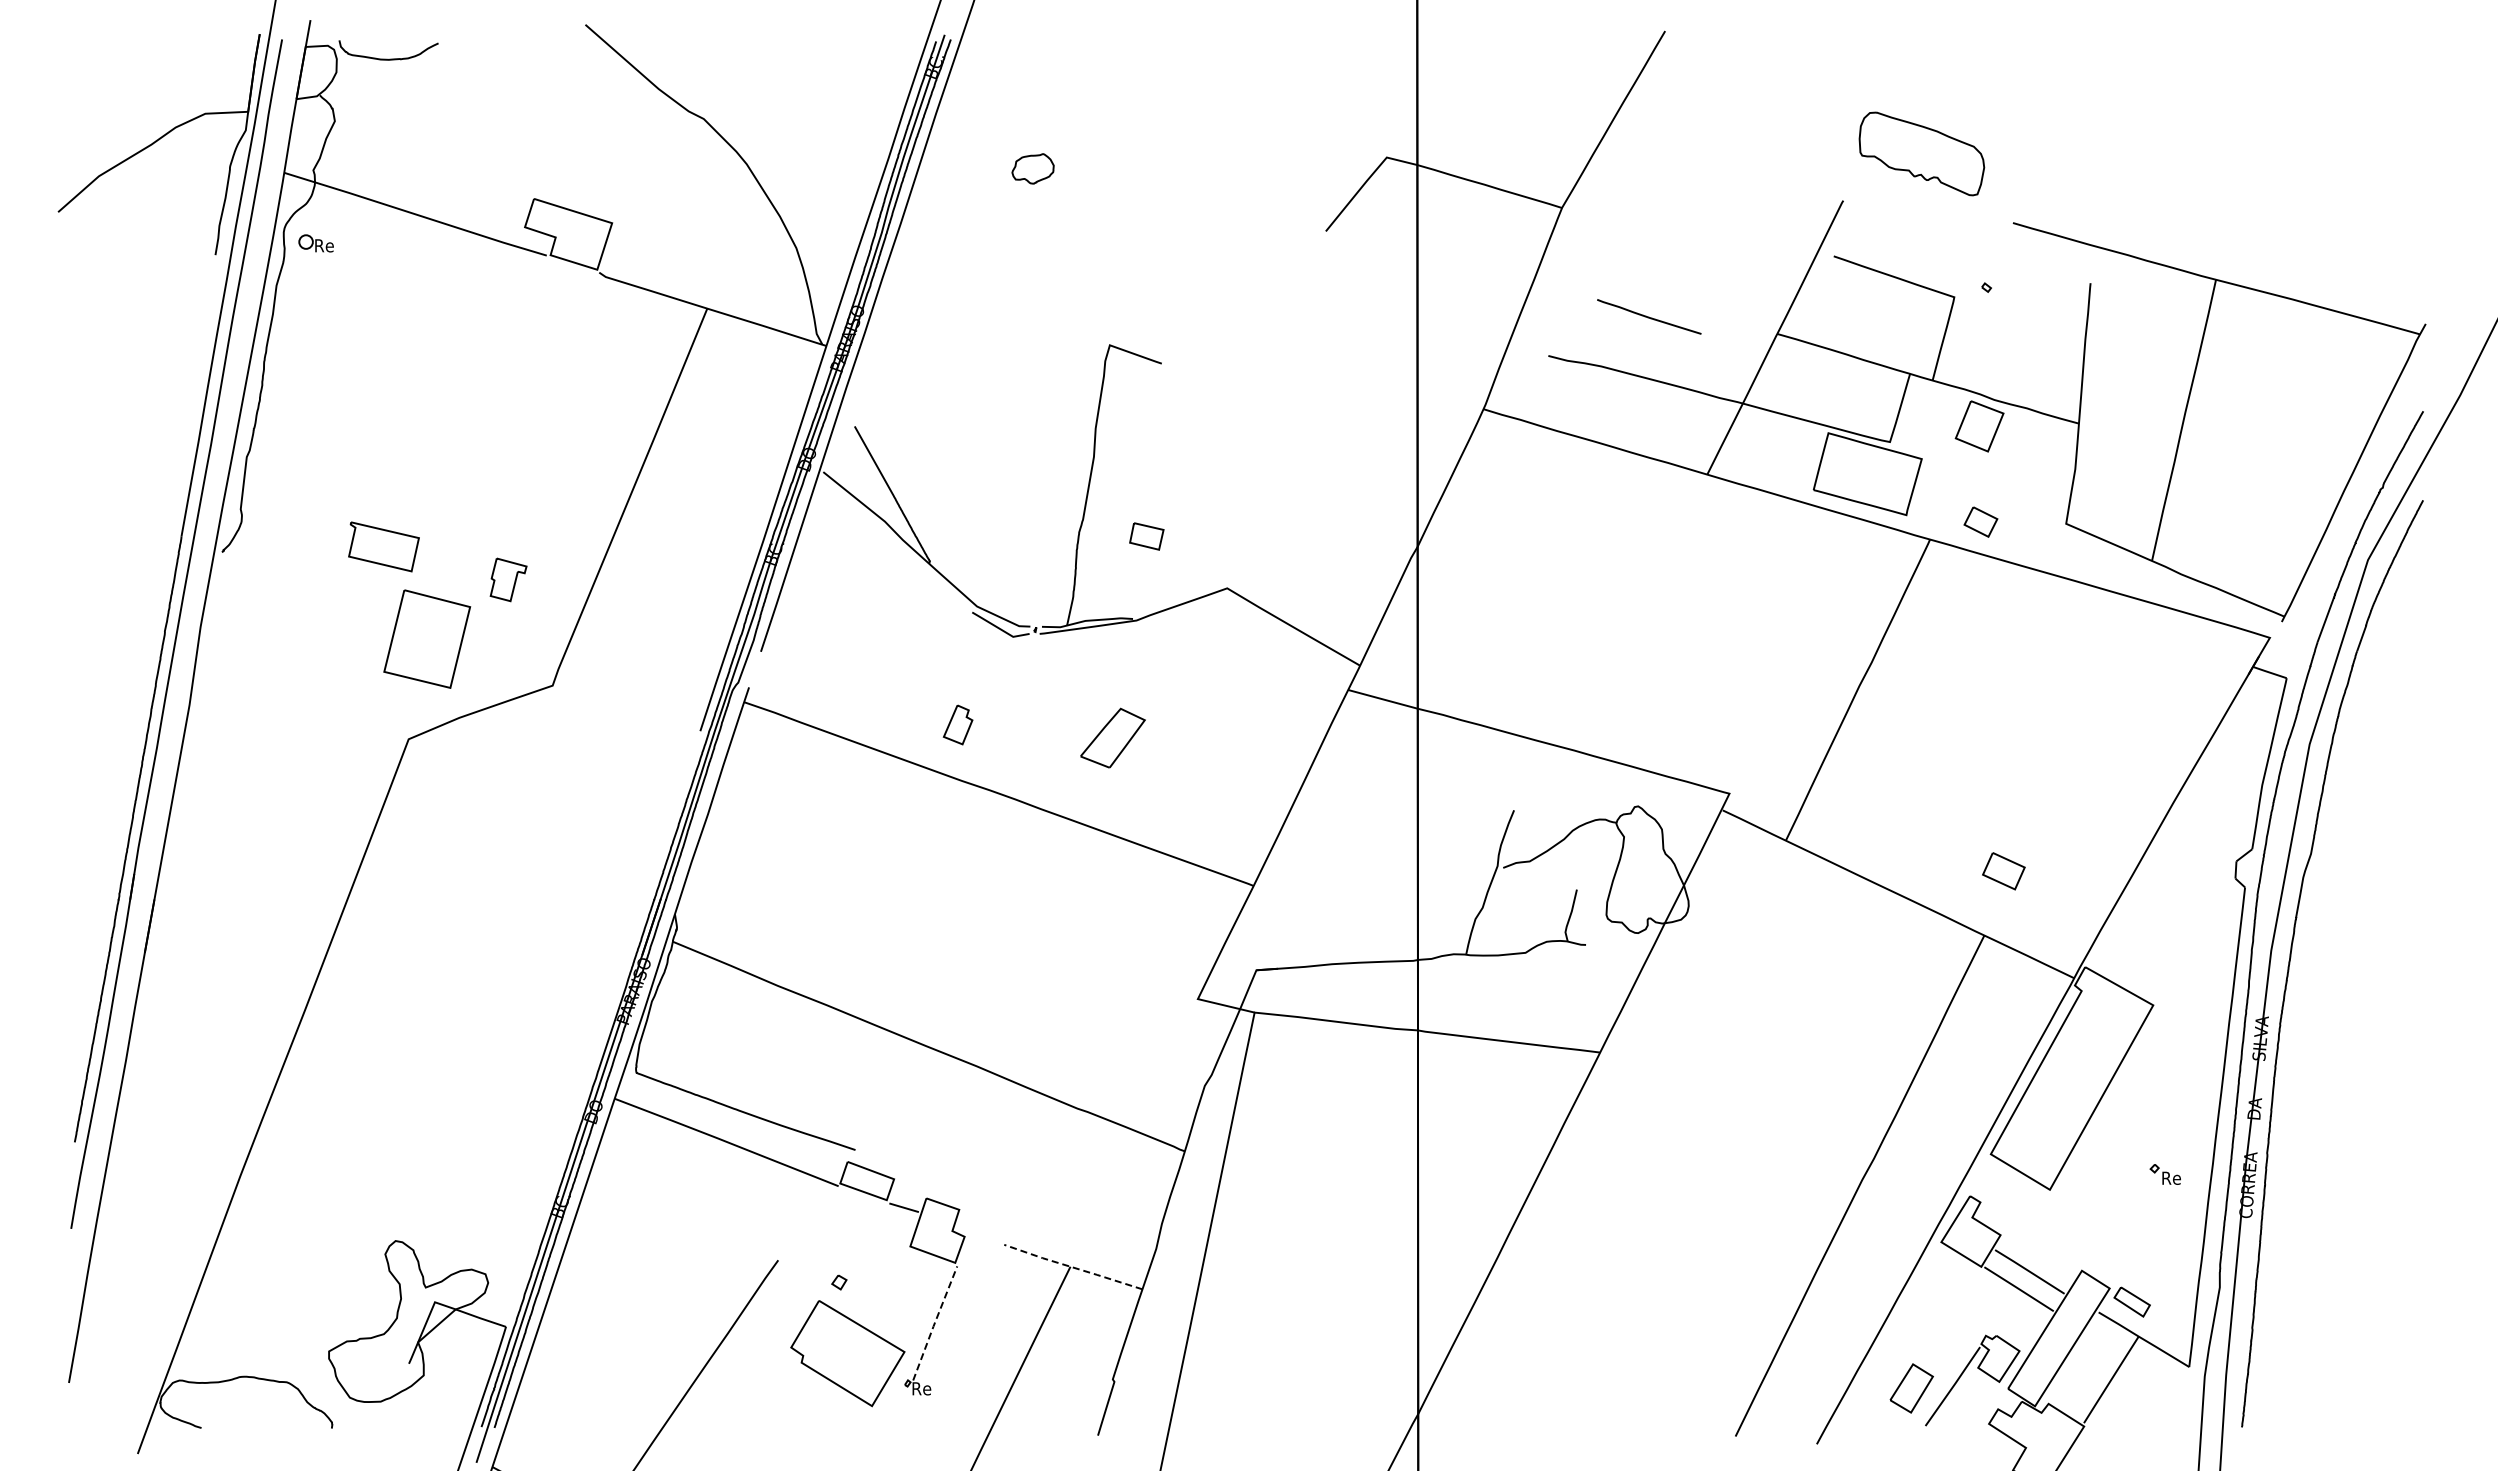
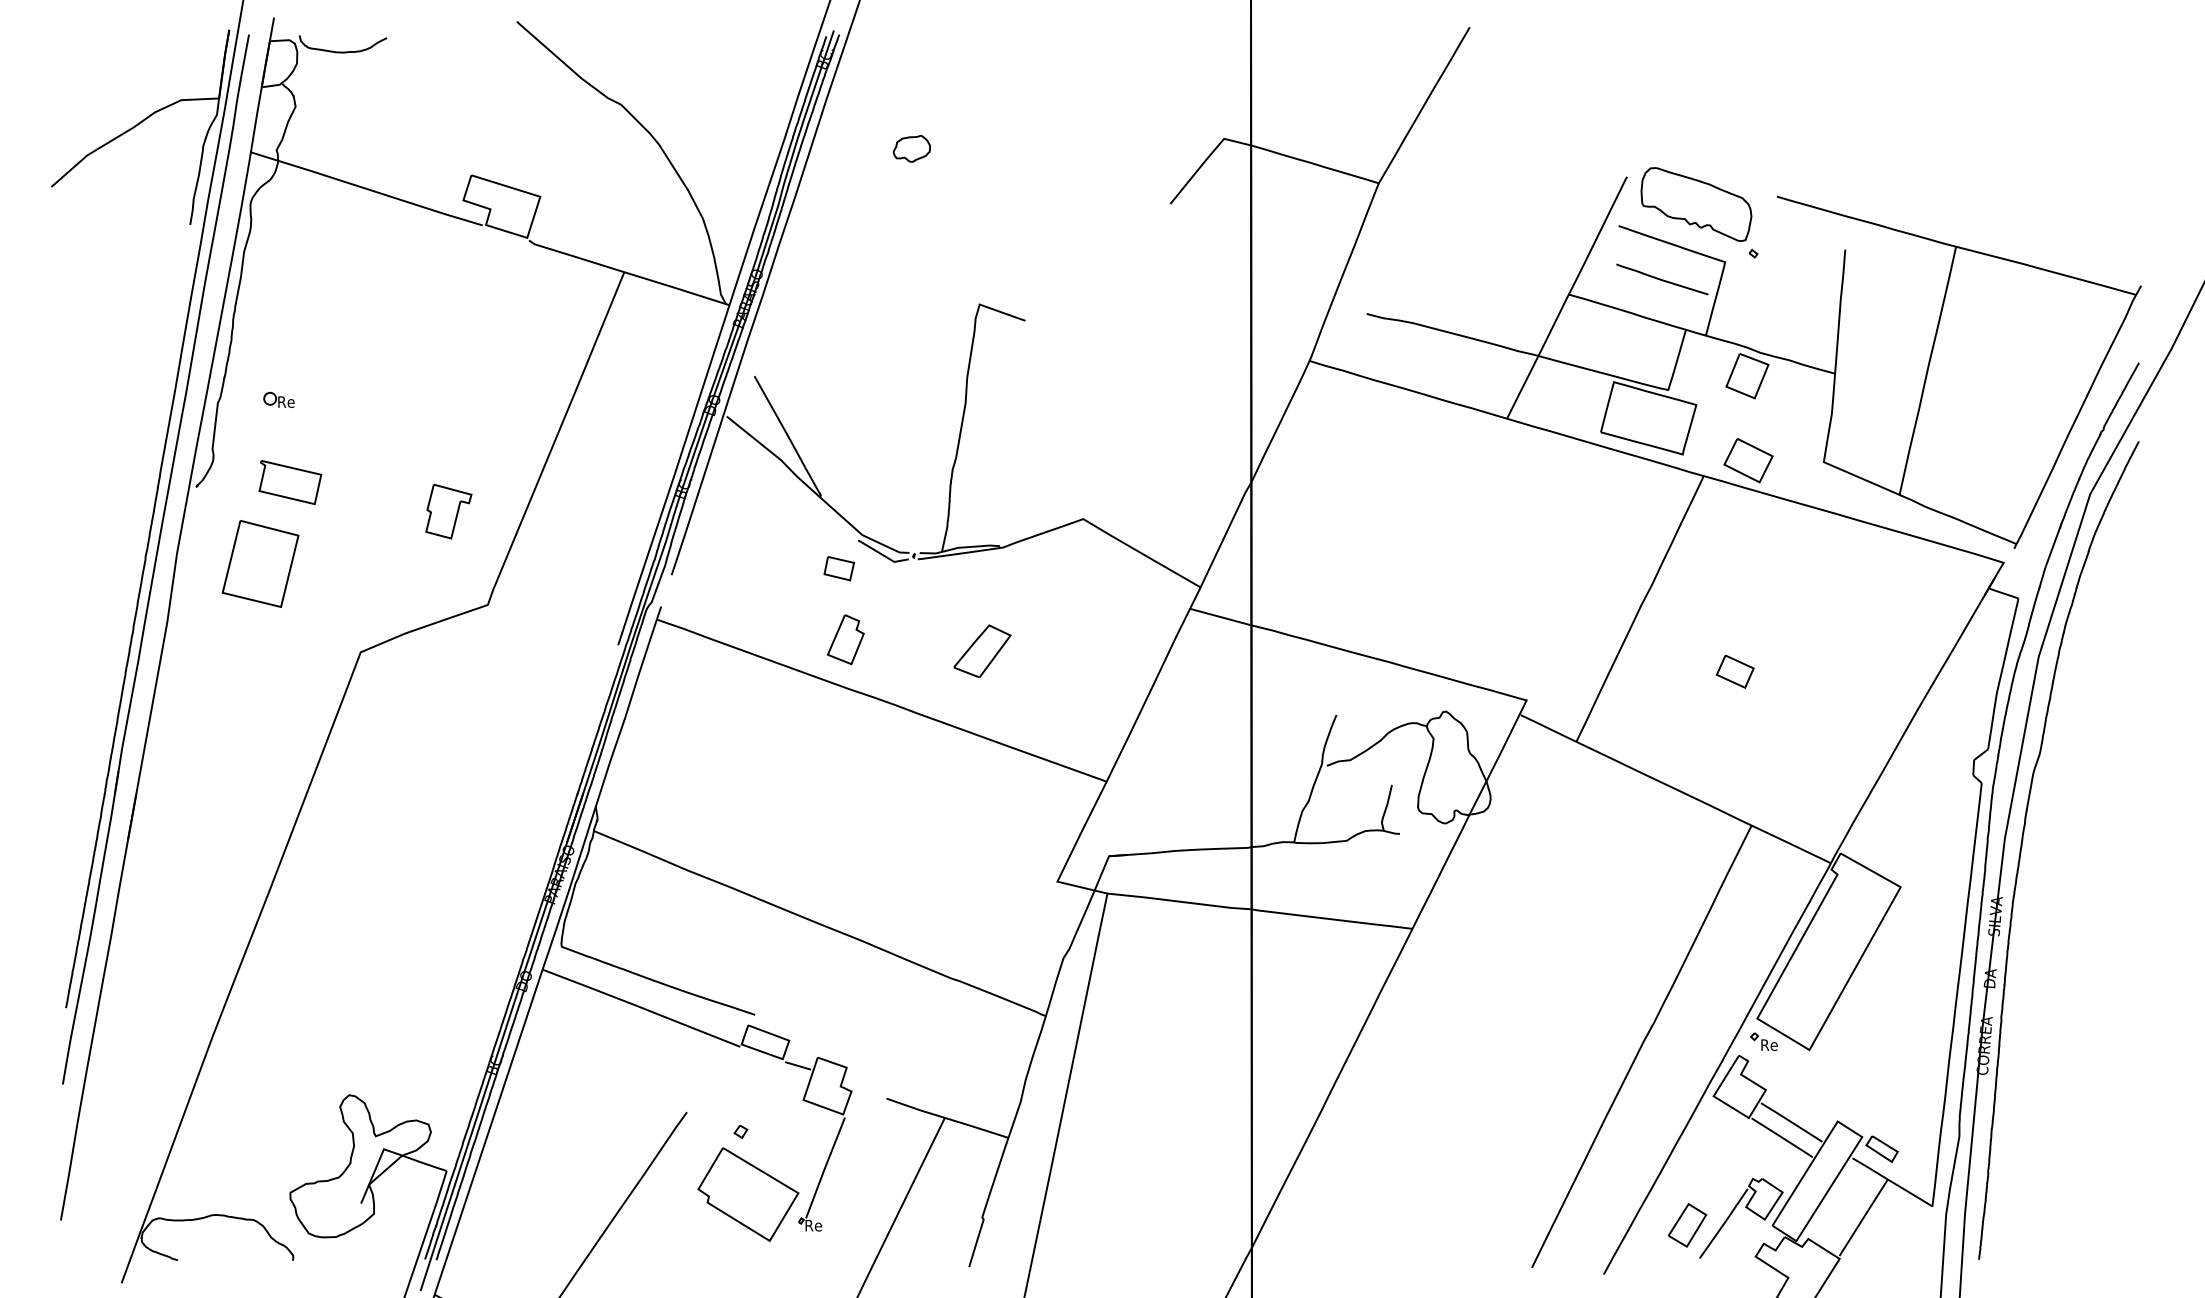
part: (1921, 153) -> (1696, 204), moved
part: (315, 243) -> (278, 400), moved
line: (1649, 316) -> (1662, 279), moved
part: (1980, 521) -> (1748, 460), size x1.67
part: (1146, 536) -> (839, 568), moved
part: (383, 546) -> (289, 482), moved
part: (508, 579) -> (448, 511), size x1.43
part: (427, 638) -> (260, 563), moved
part: (957, 724) -> (845, 639), size x1.43
part: (2003, 871) -> (1734, 671), moved
part: (2164, 1174) -> (1763, 1041), moved
line: (1073, 1267) -> (947, 1118), dashed -> solid
line: (934, 1322) -> (824, 1167), dashed -> solid

